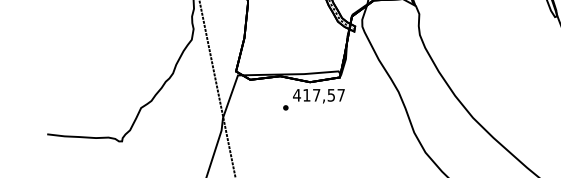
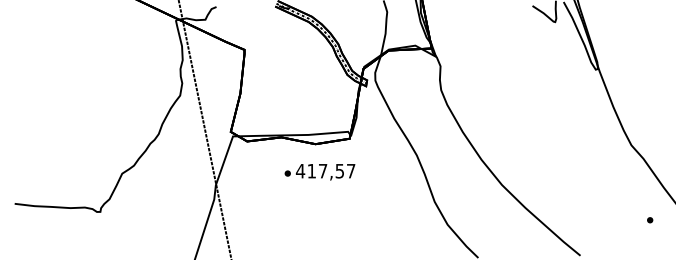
text: (318, 96) -> (325, 172), moved

